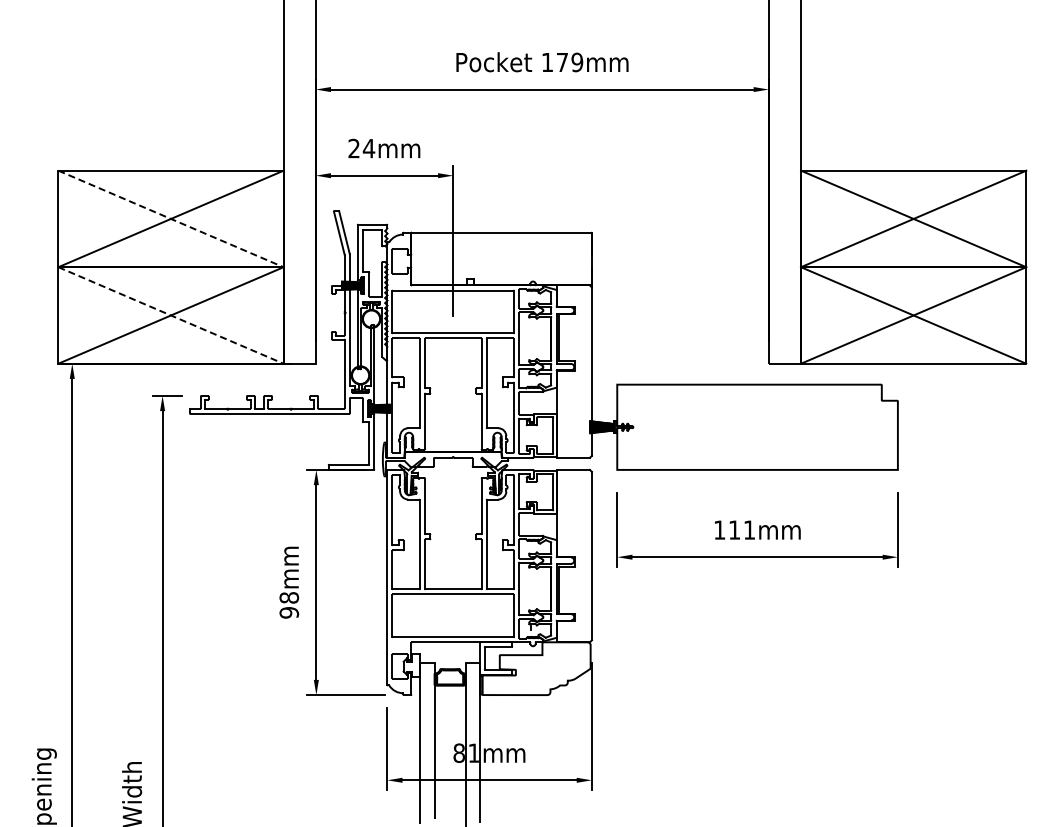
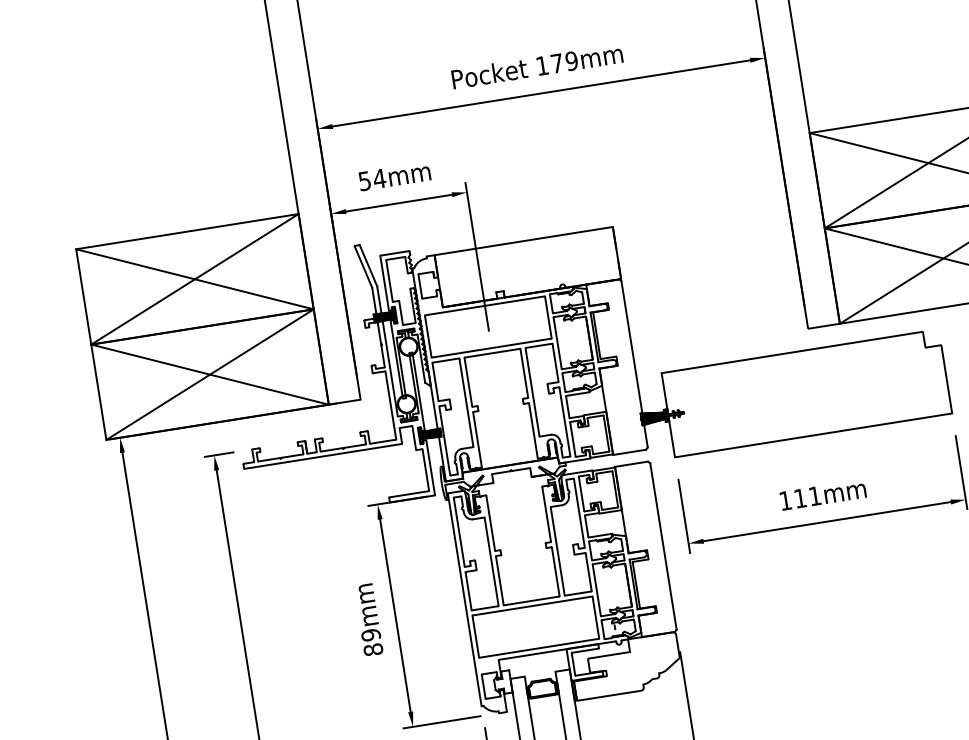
text: (353, 148) -> (364, 181), 24mm -> 54mm
line: (171, 218) -> (195, 278), dashed -> solid
line: (171, 315) -> (210, 374), dashed -> solid
text: (289, 605) -> (372, 642), 98mm -> 89mm

